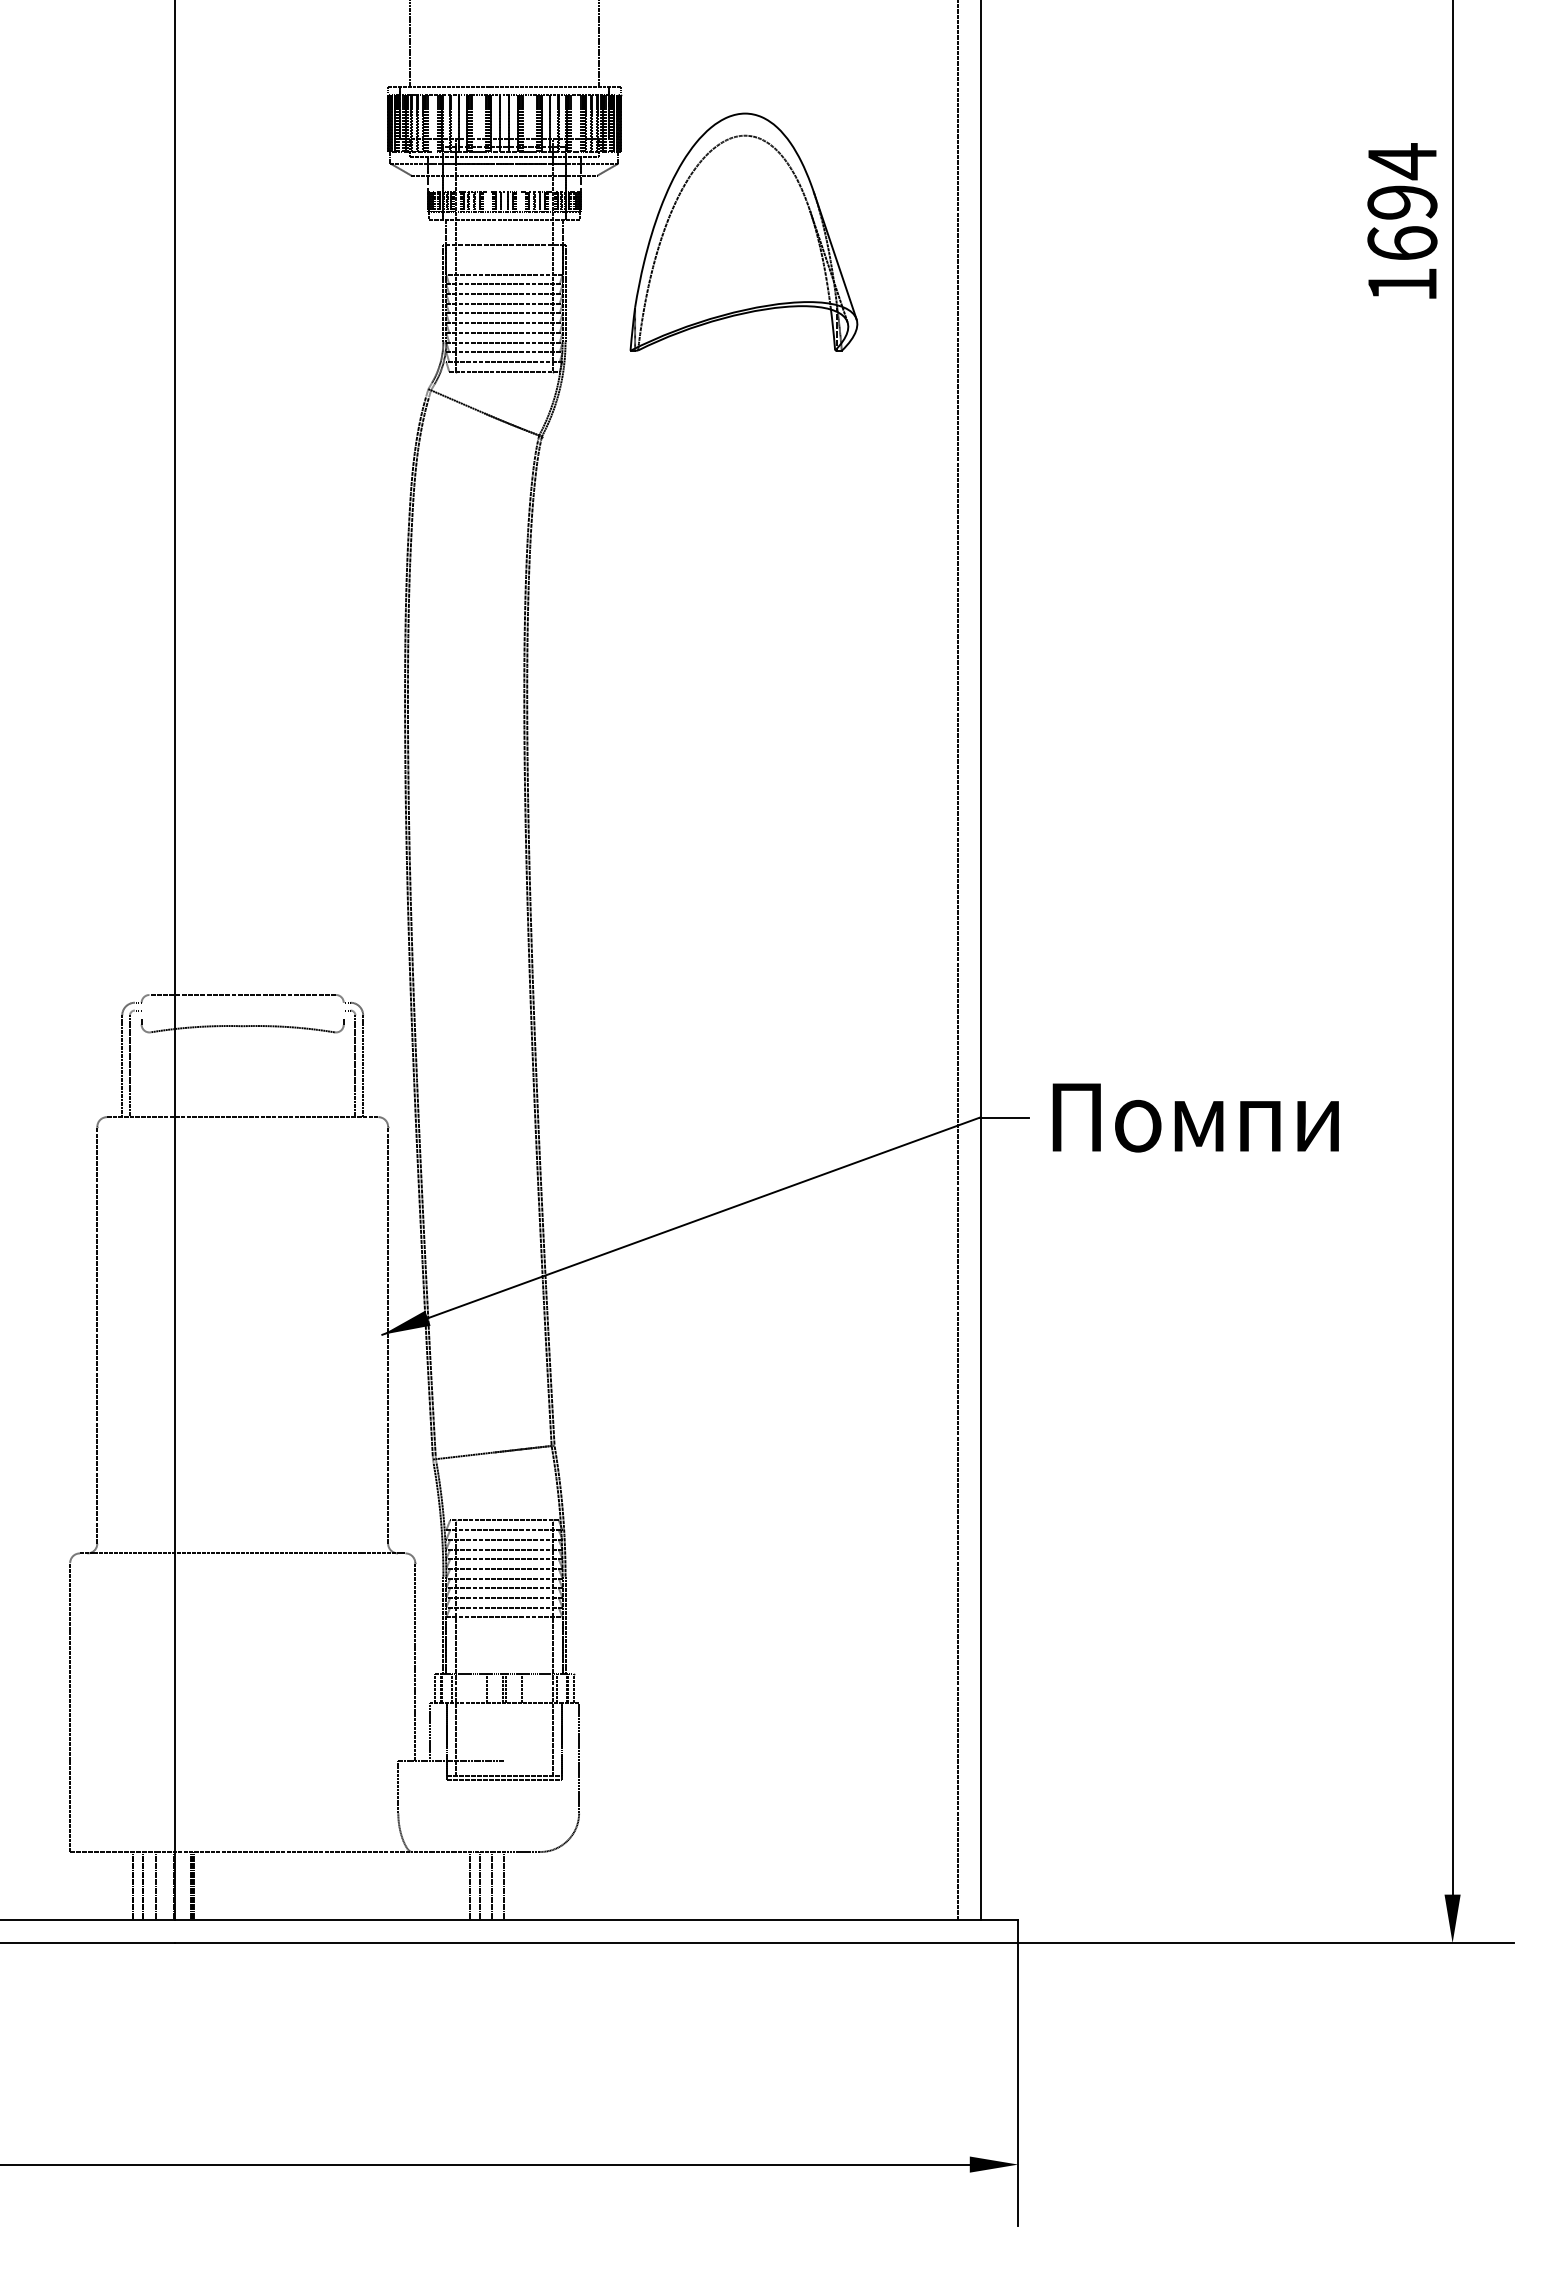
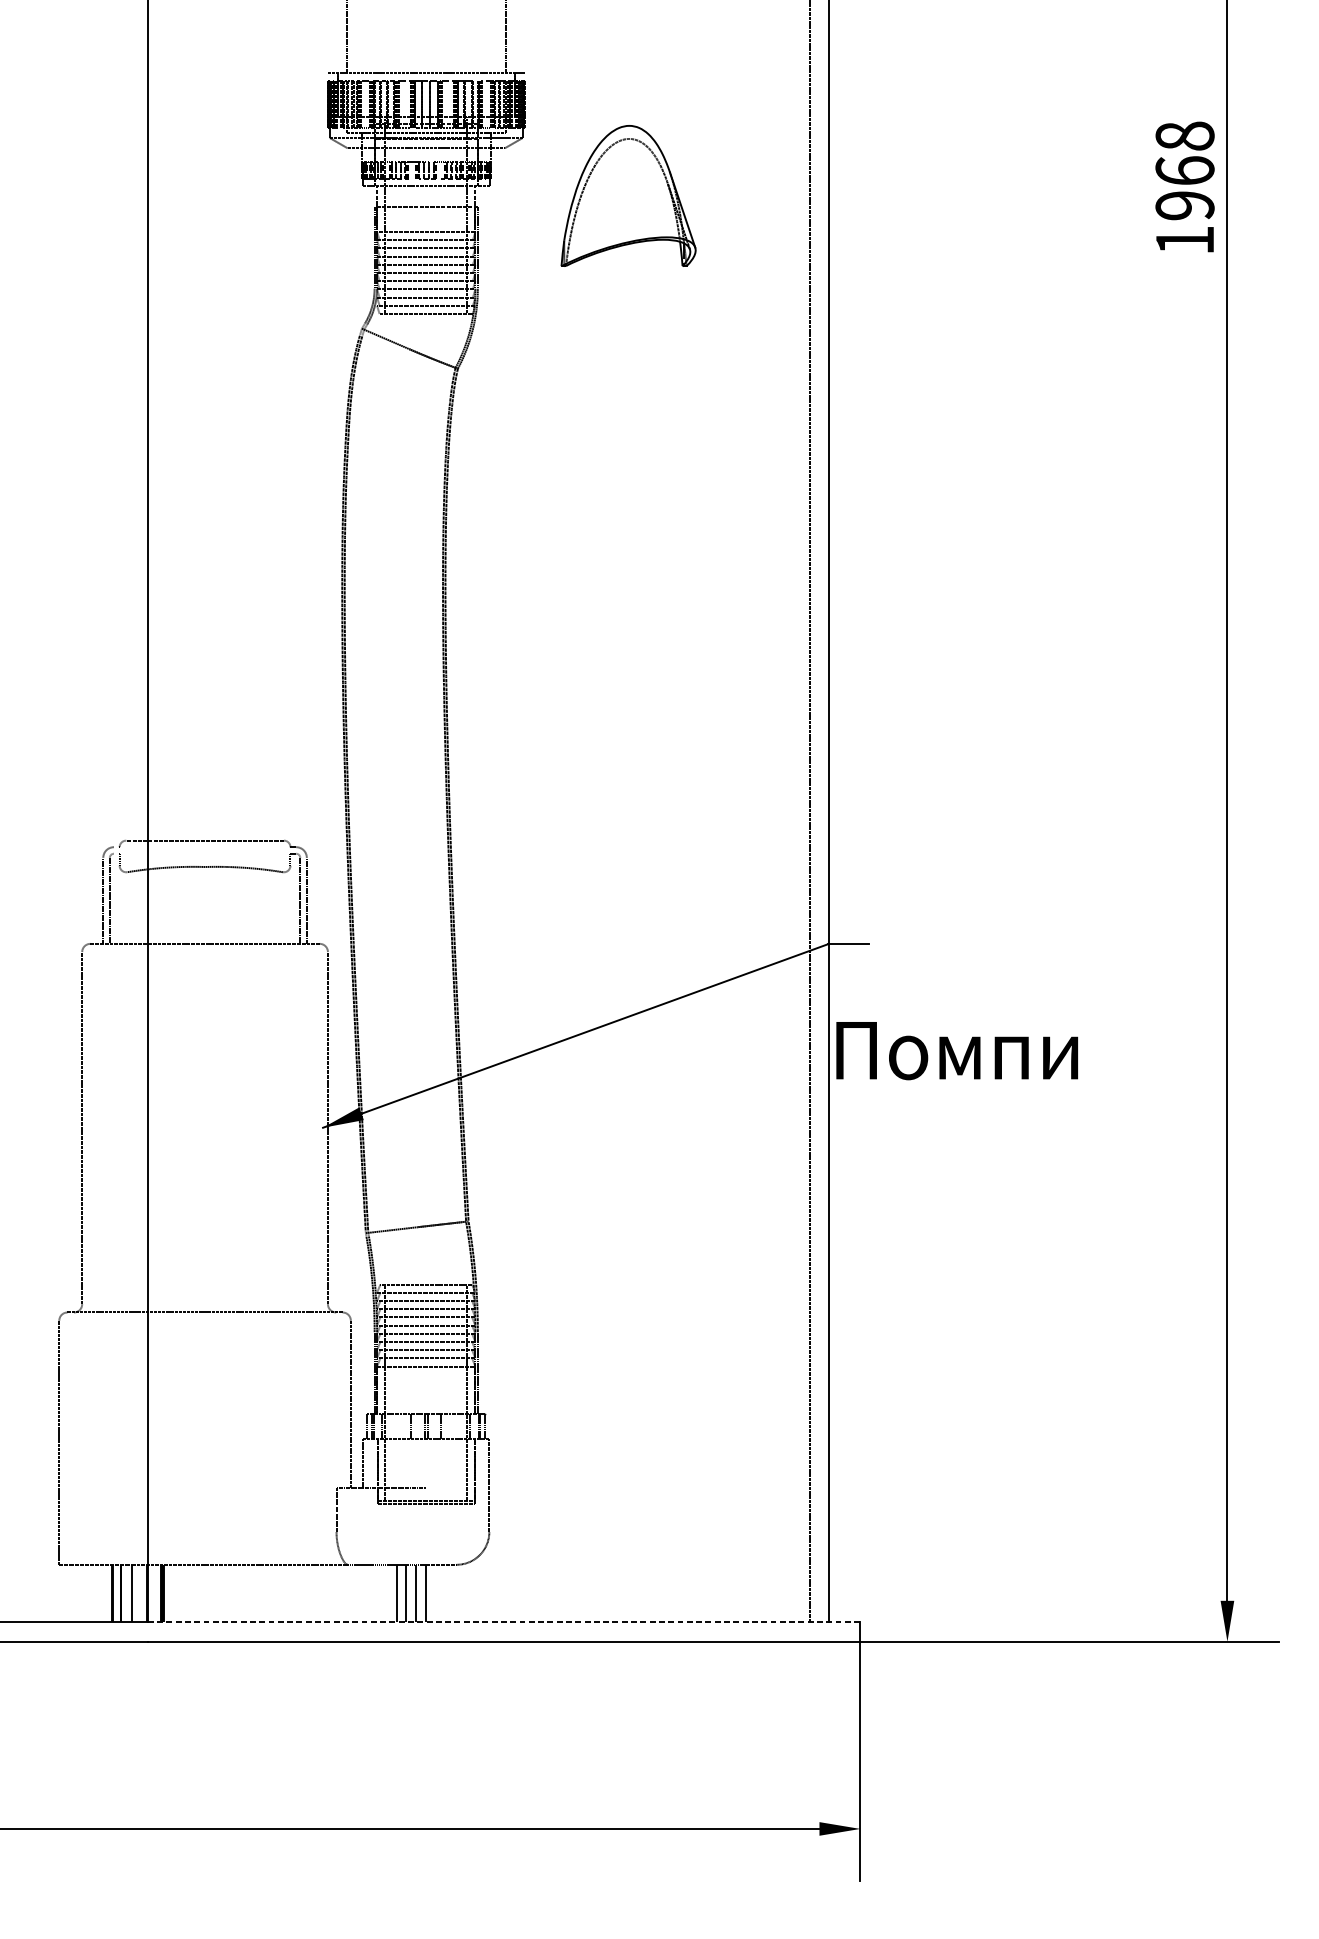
text: (1402, 201) -> (1185, 170), 1694 -> 1968
part: (743, 231) -> (628, 195), size x0.7
text: (1195, 1117) -> (956, 1050), moved
line: (596, 1919) -> (504, 1621), solid -> dashed

